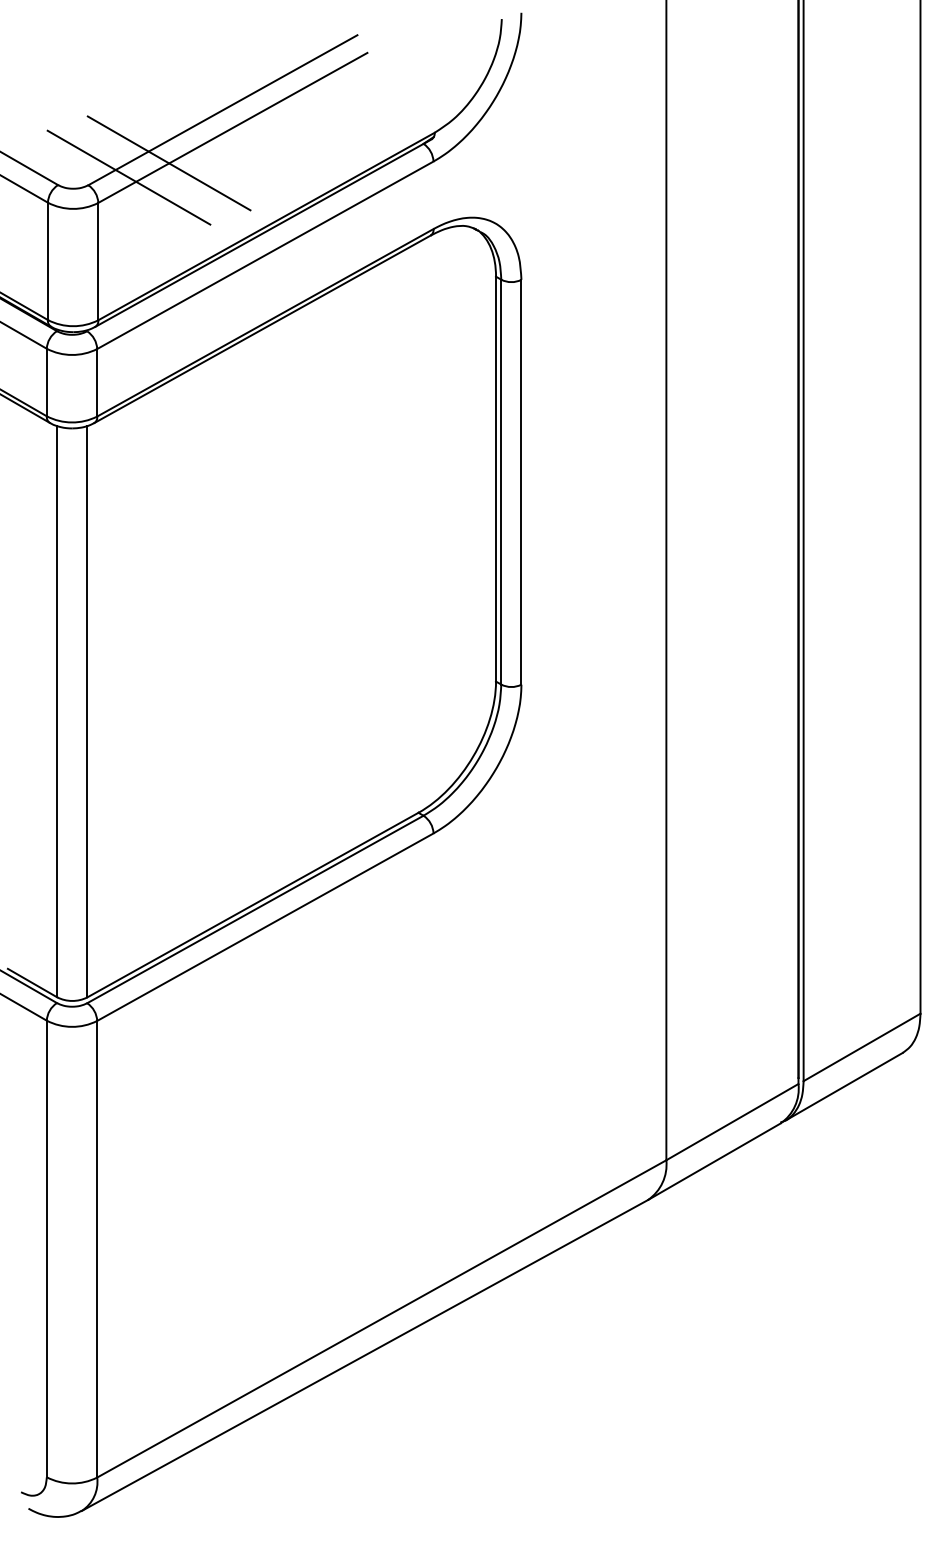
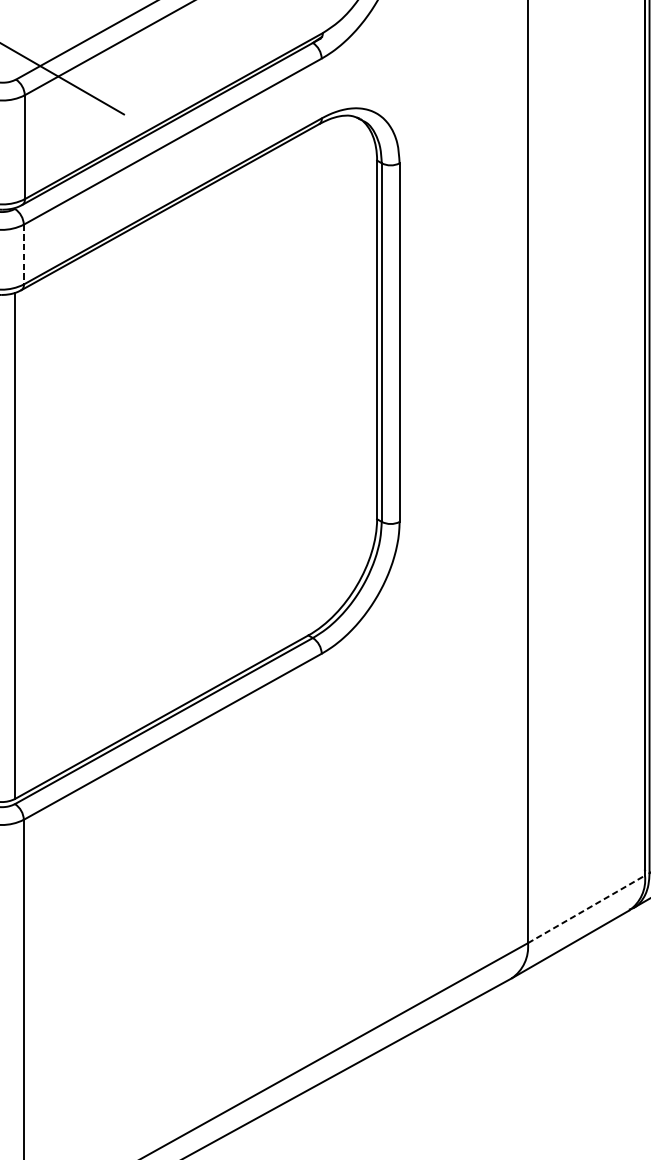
line: (168, 163) -> (87, 60), removed
line: (97, 382) -> (24, 254), solid -> dashed
line: (732, 1121) -> (586, 908), solid -> dashed

